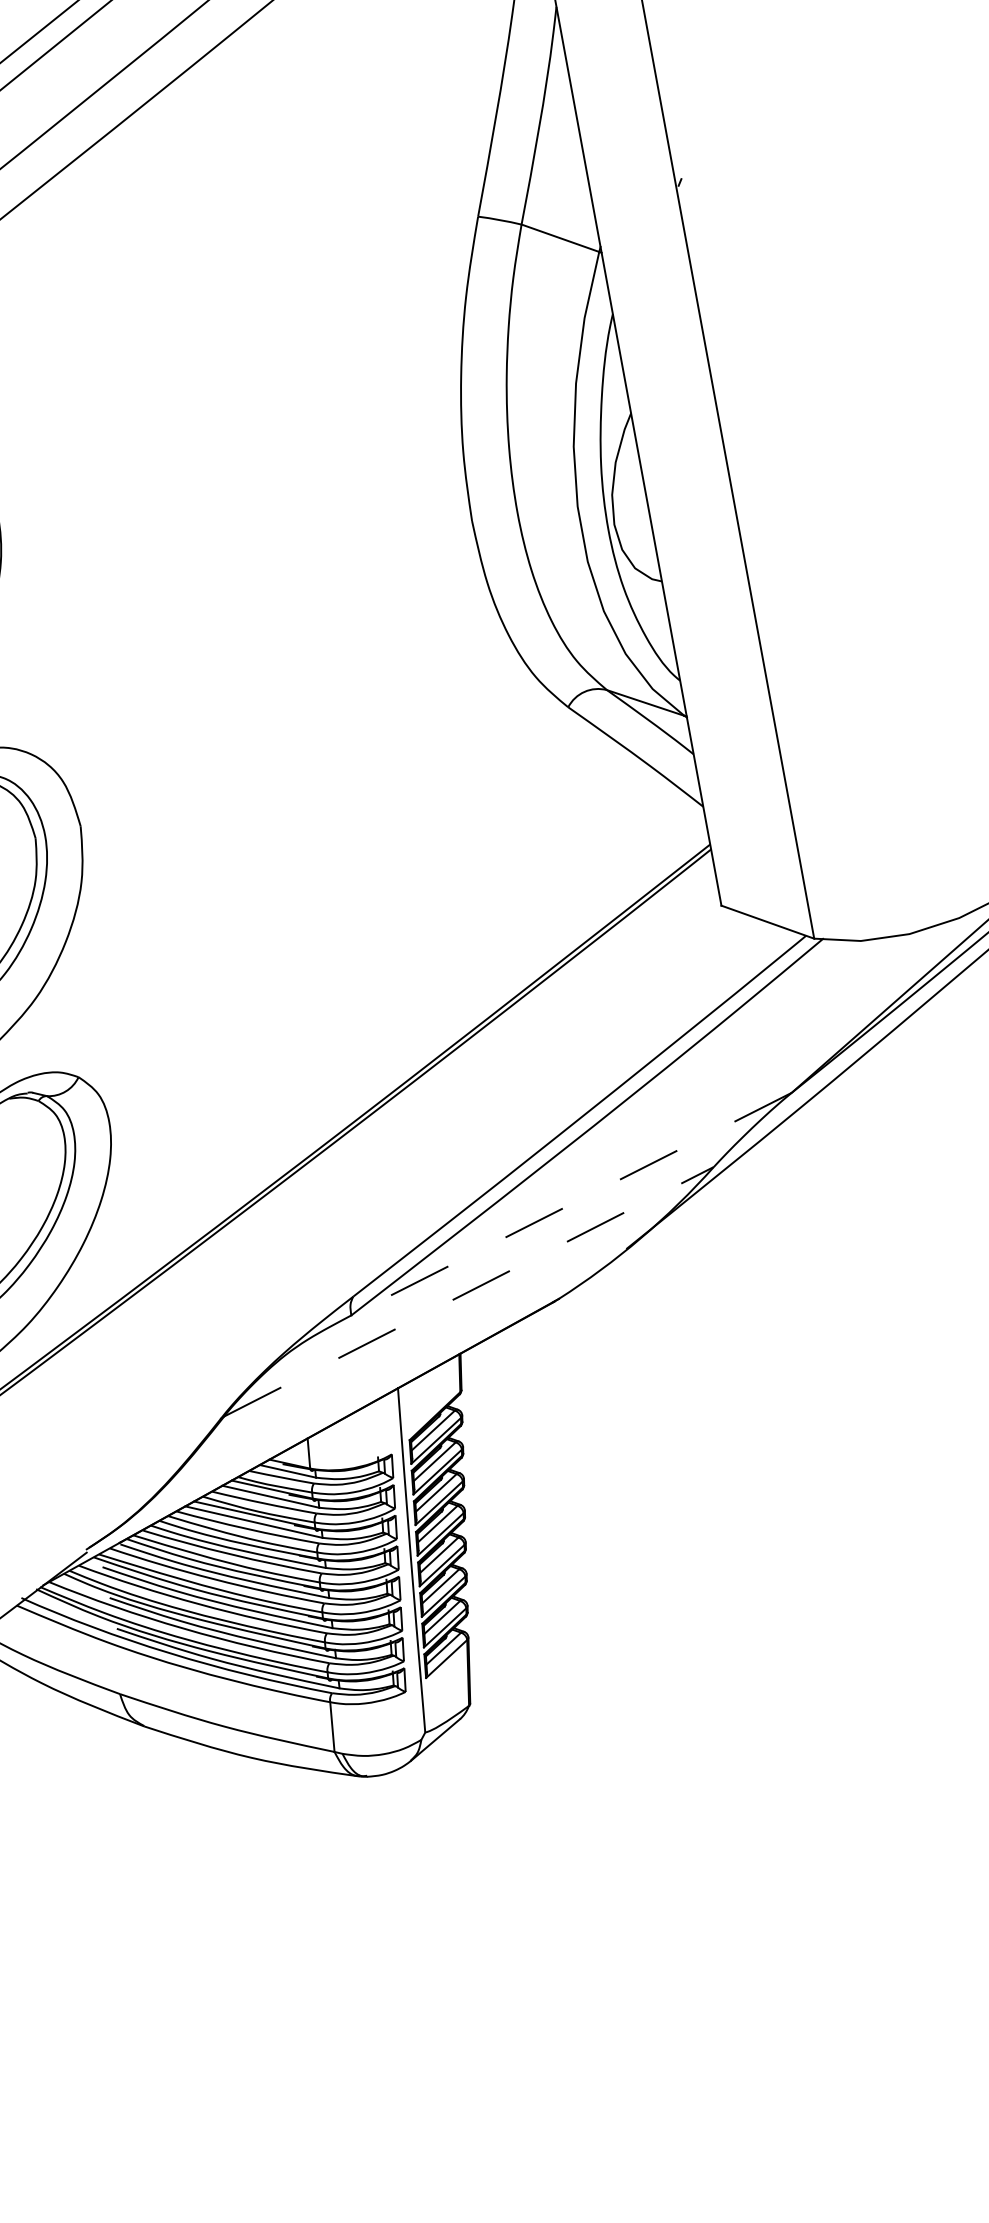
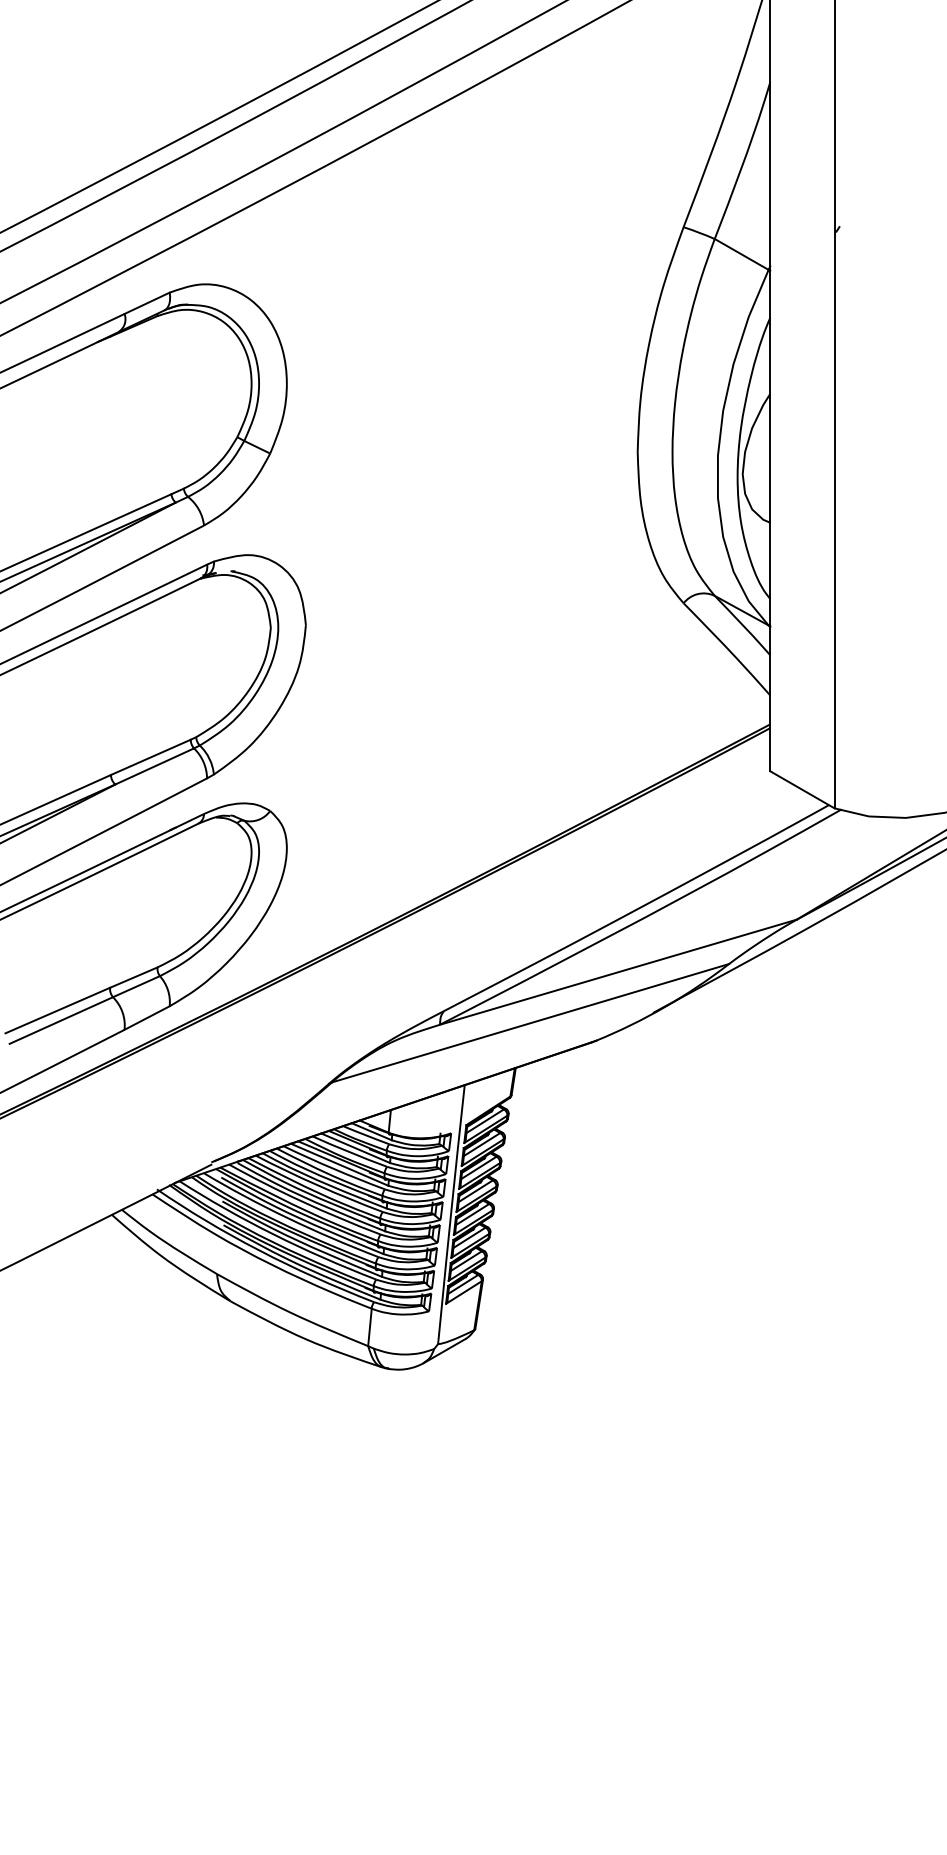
line: (571, 1204) -> (618, 972), dashed -> solid
line: (470, 1291) -> (531, 1023), dashed -> solid

